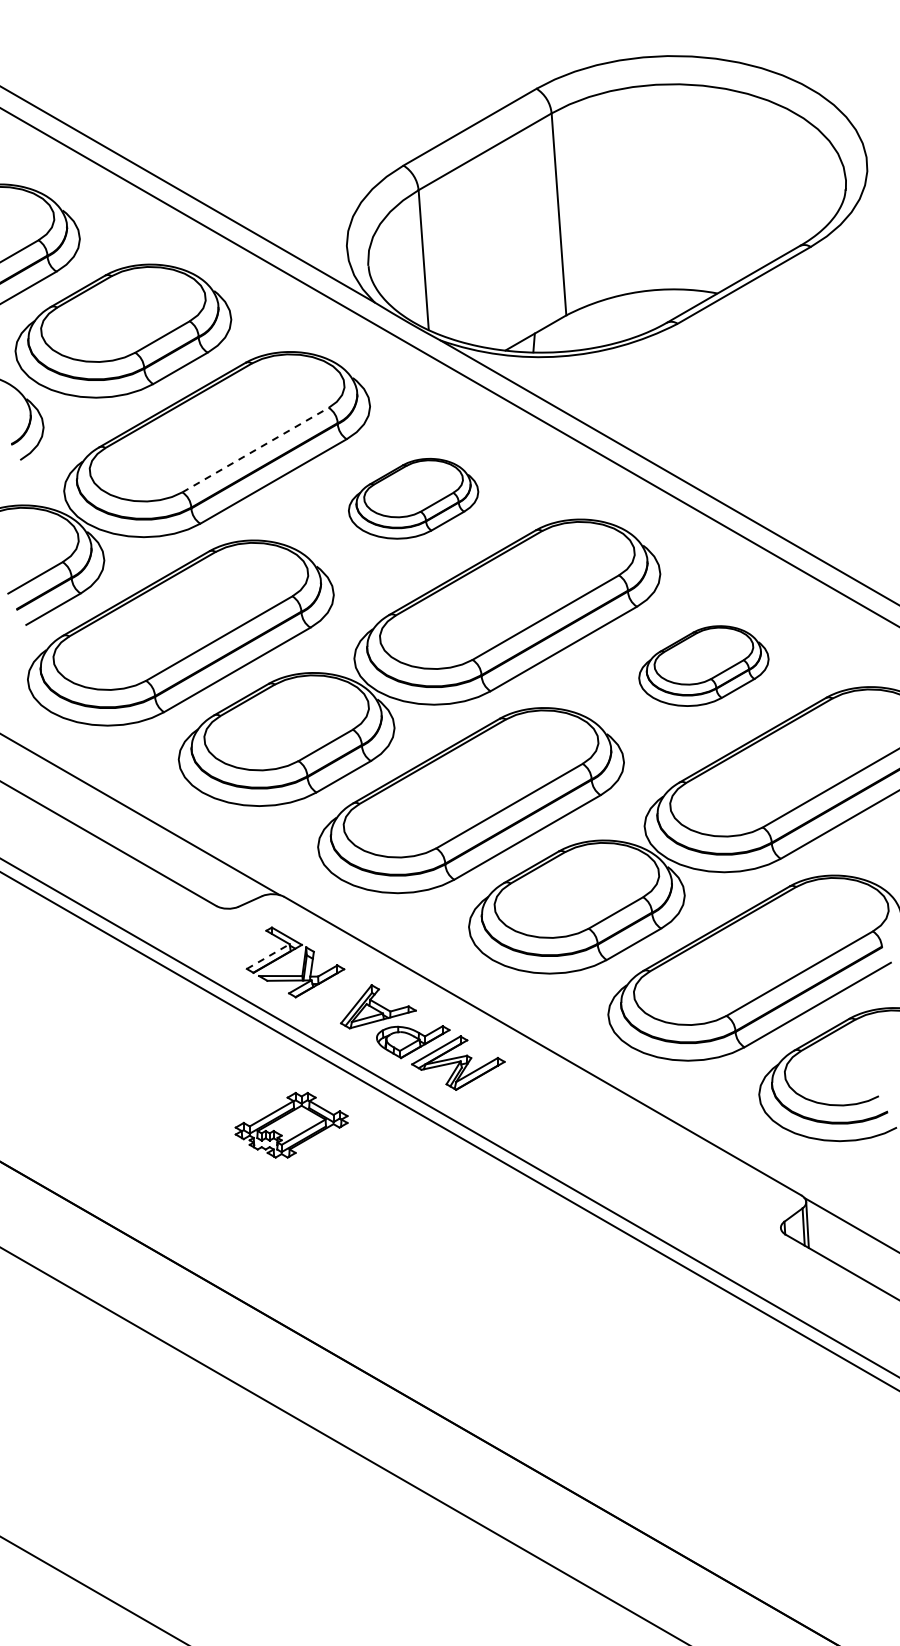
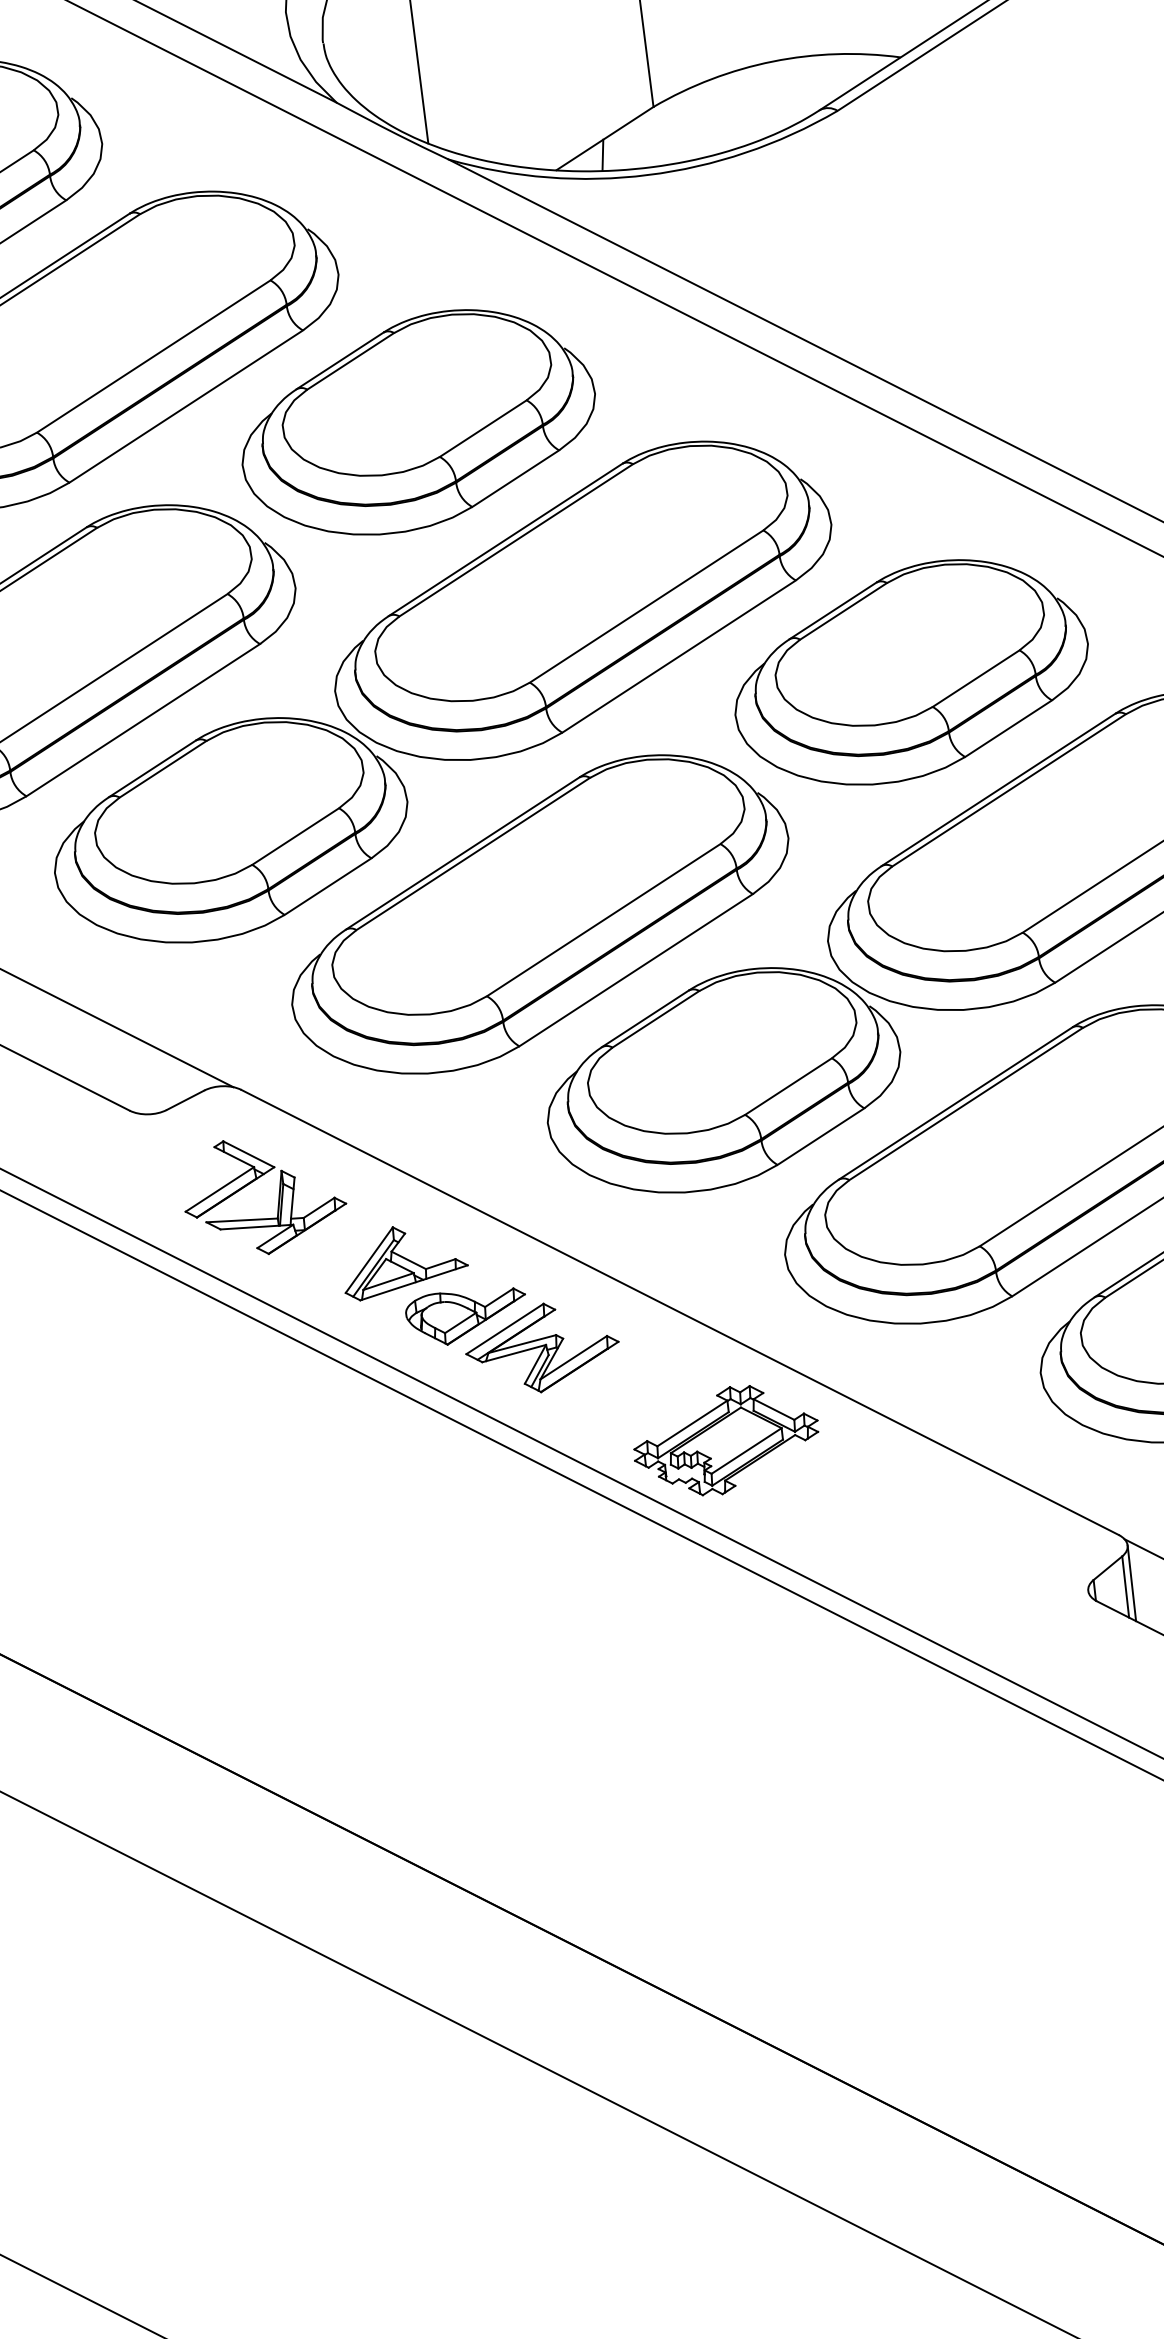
line: (255, 450) -> (153, 357), dashed -> solid
part: (413, 498) -> (418, 422), size x1.67
part: (703, 665) -> (910, 671), size x1.67
line: (268, 956) -> (220, 1189), dashed -> solid
part: (291, 1124) -> (725, 1439), moved

